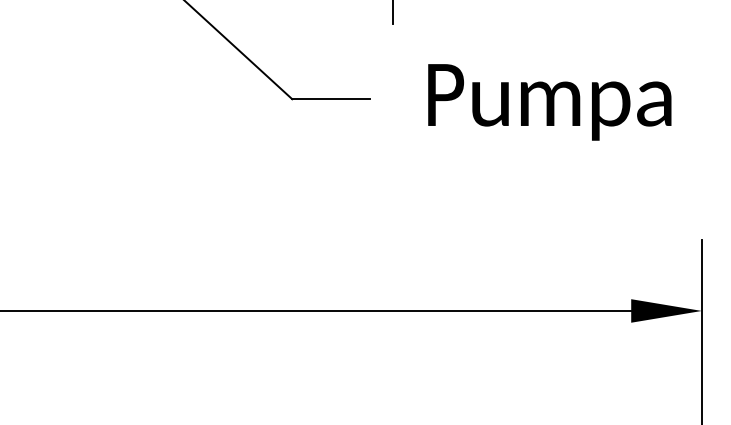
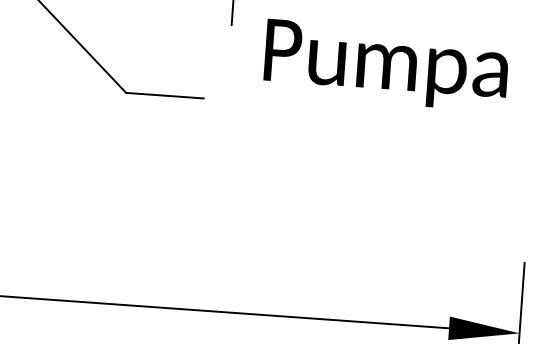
text: (549, 102) -> (385, 65), moved

